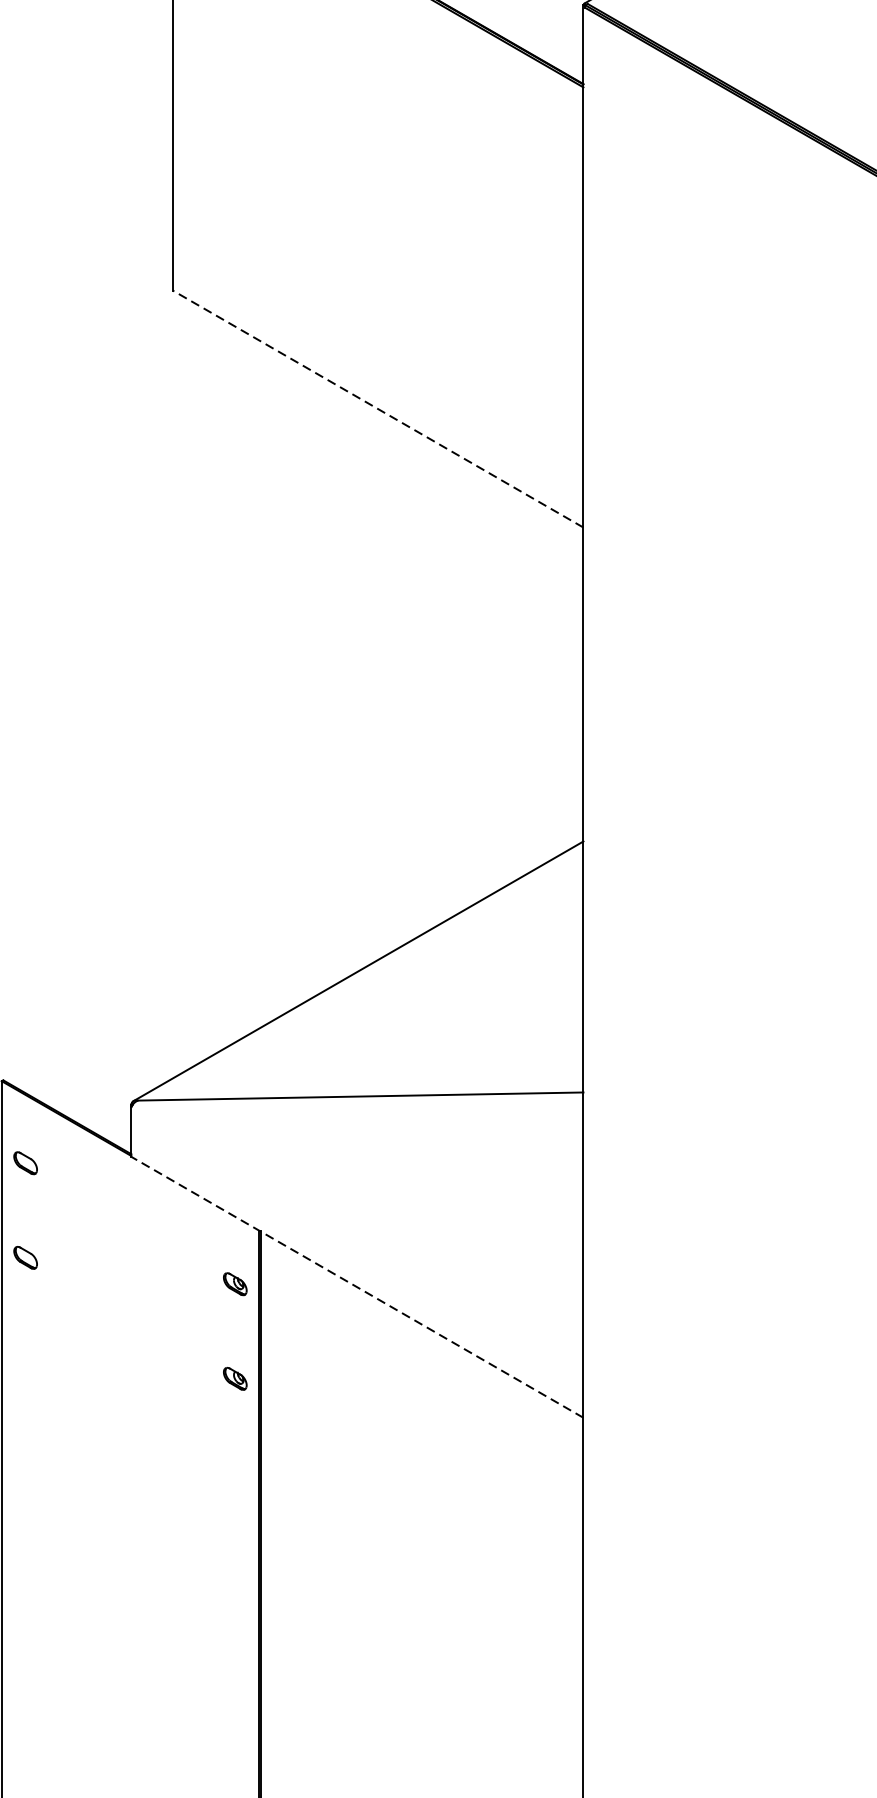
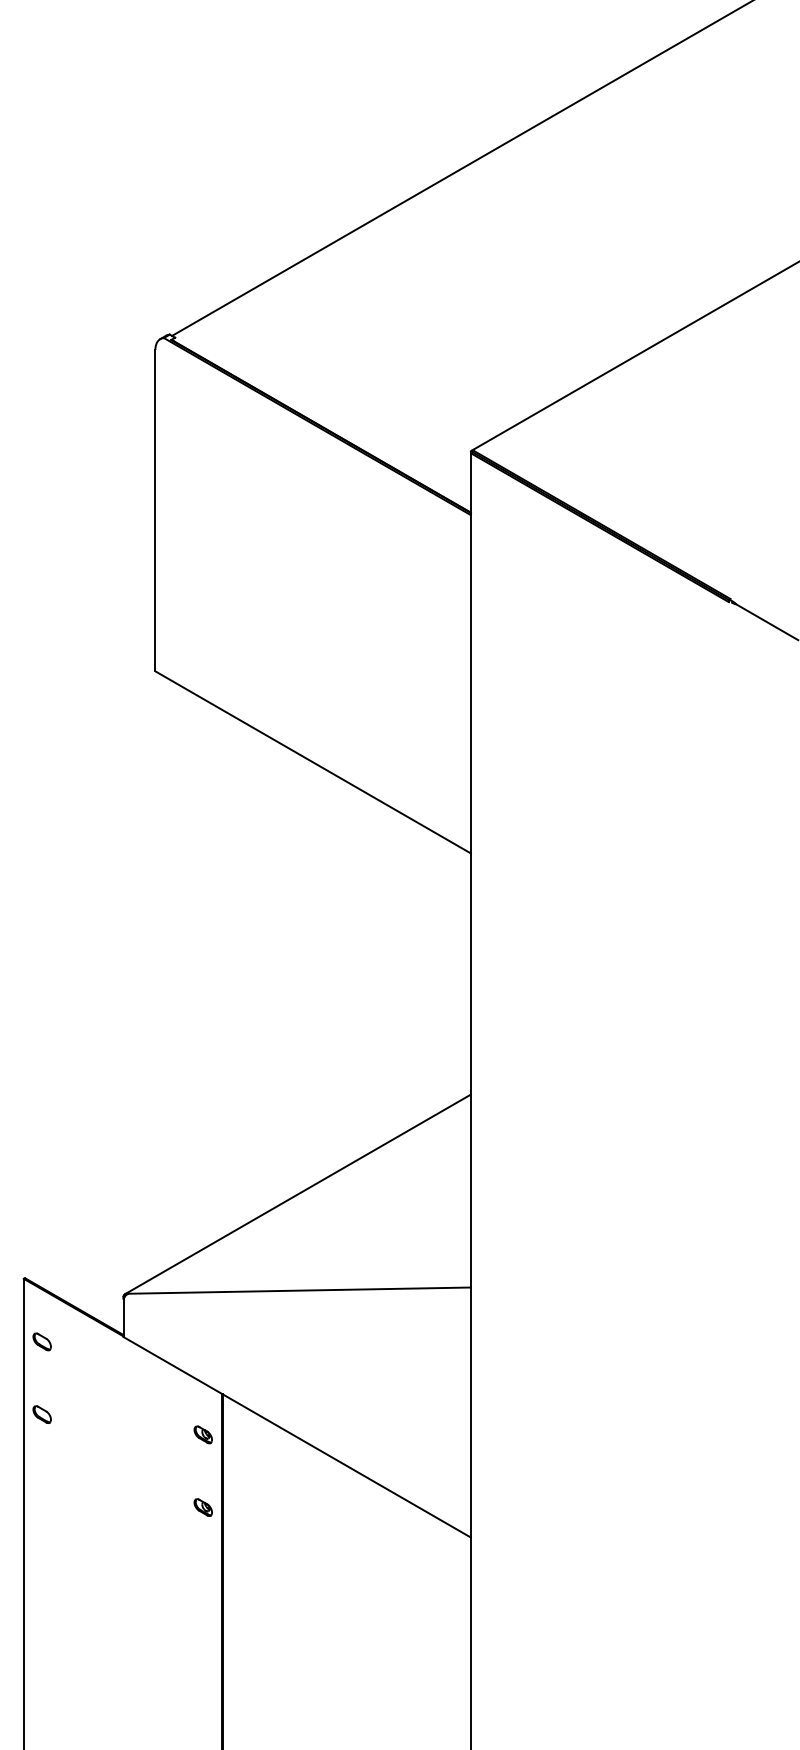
line: (377, 409) -> (312, 762), dashed -> solid
line: (357, 1287) -> (297, 1437), dashed -> solid

